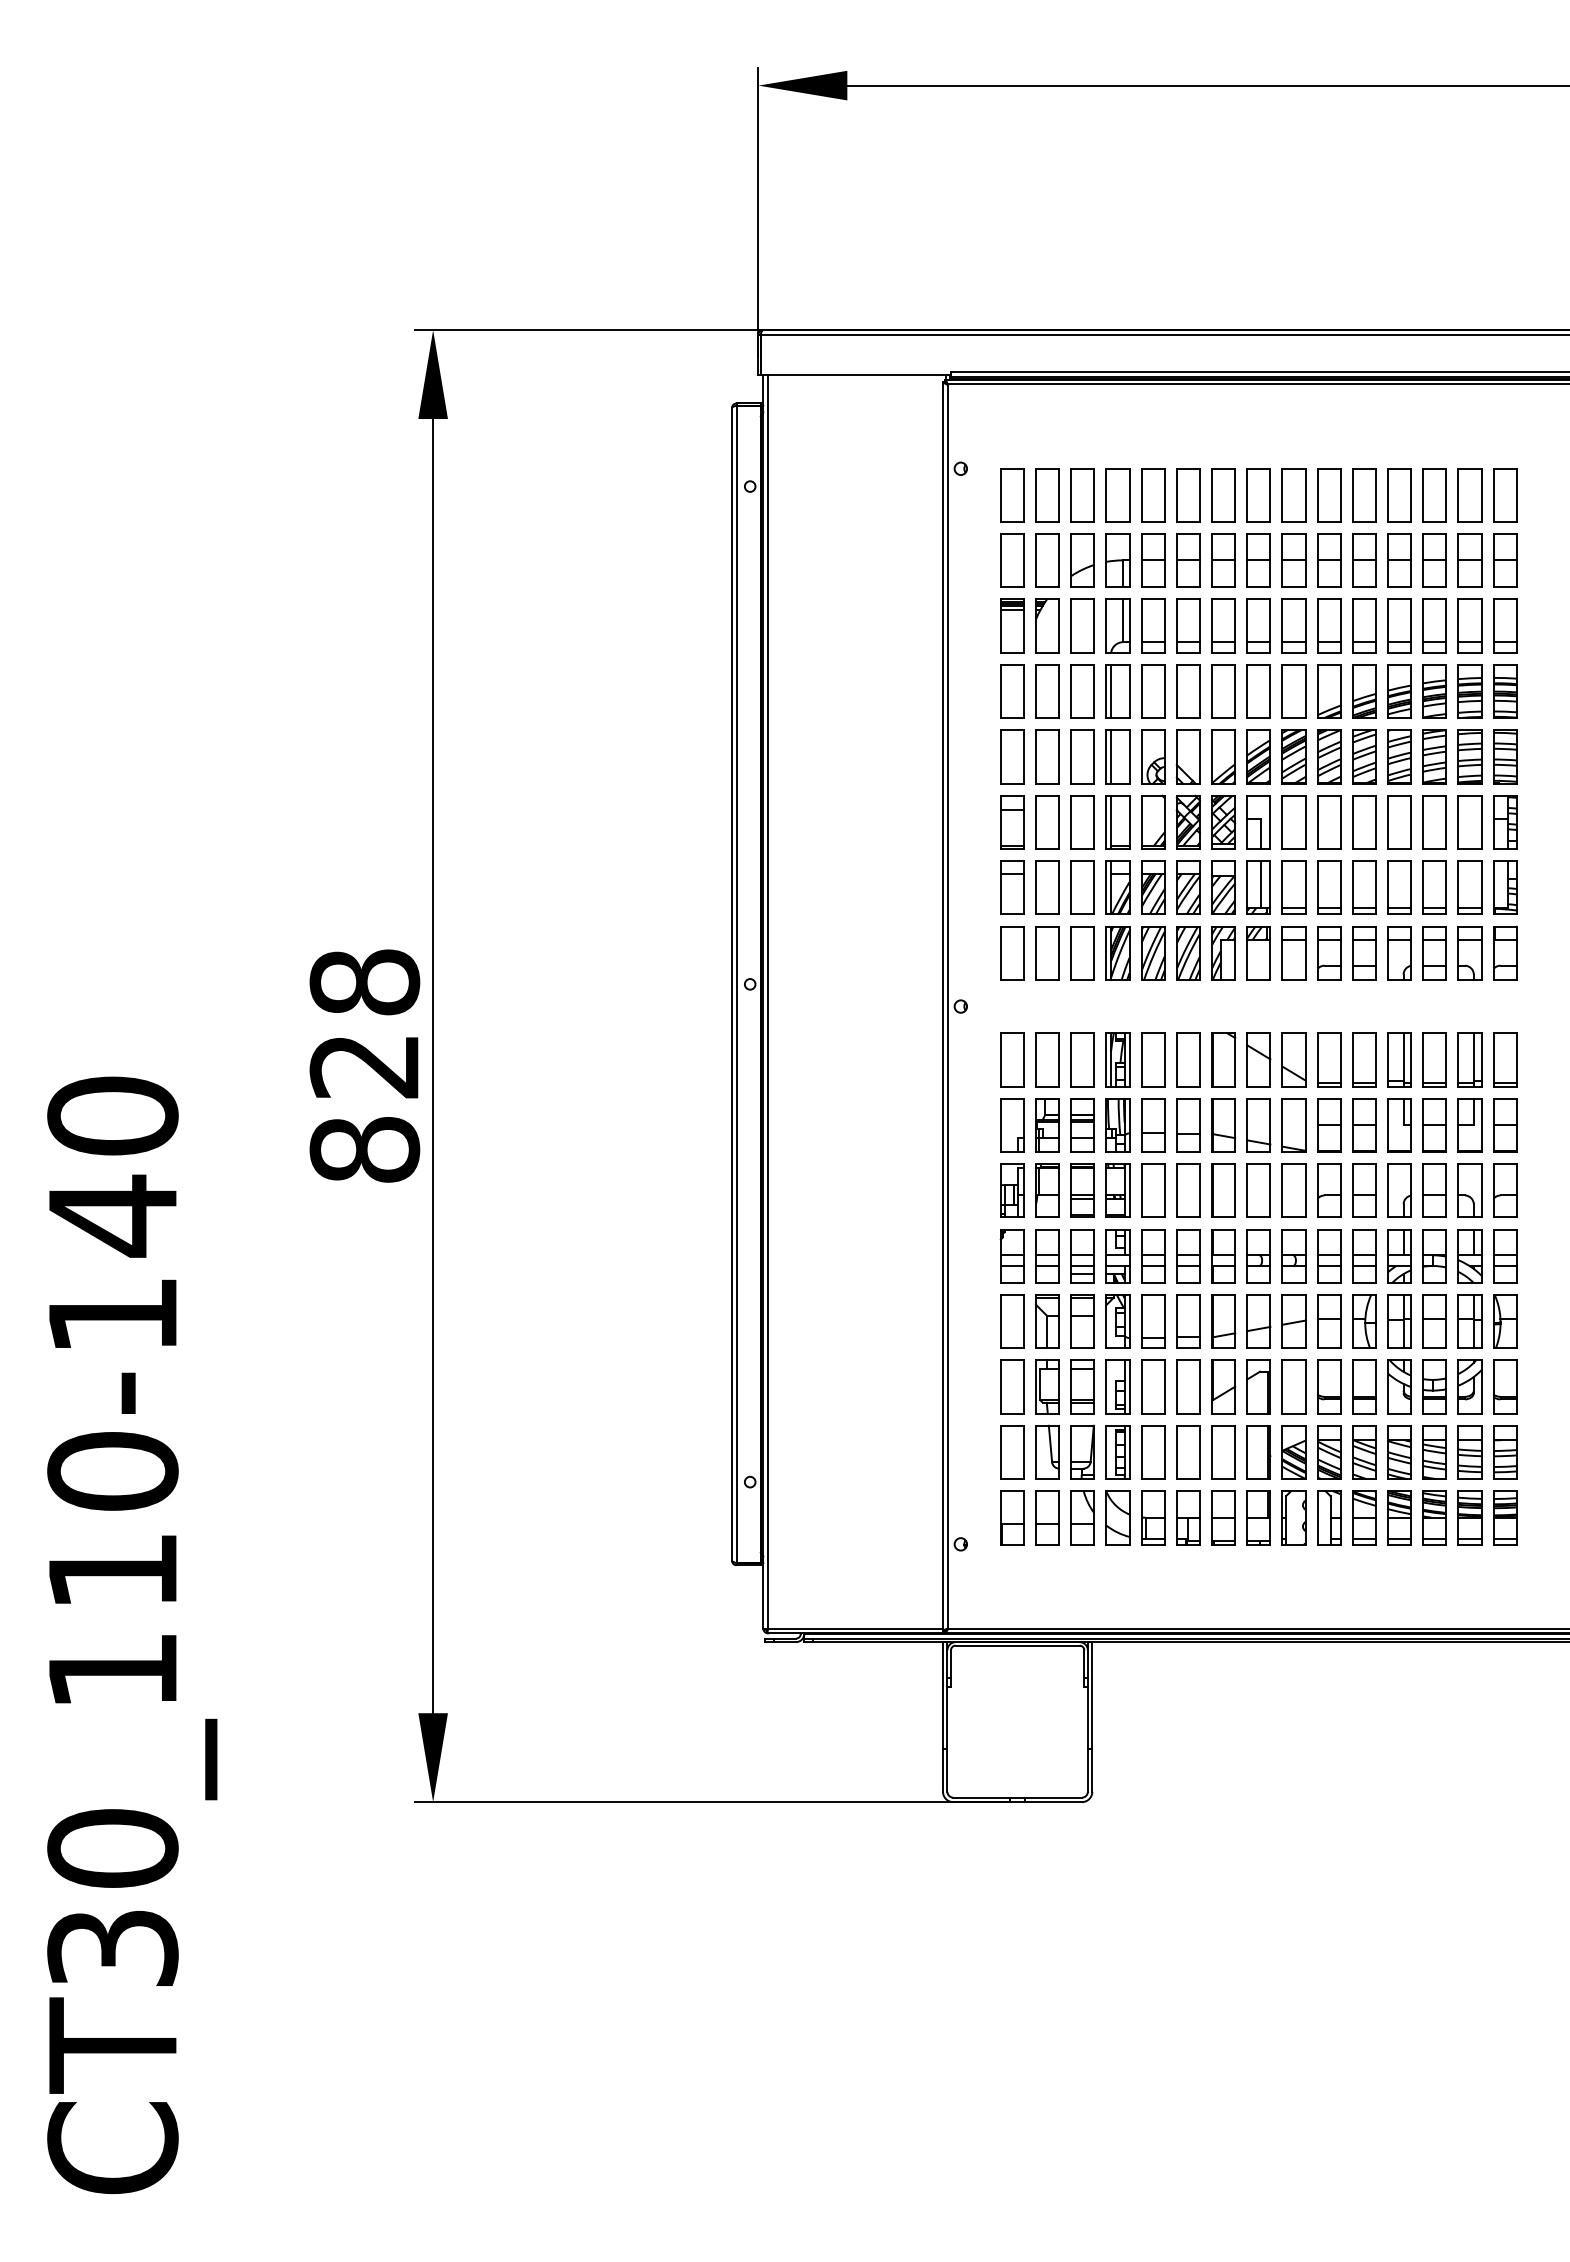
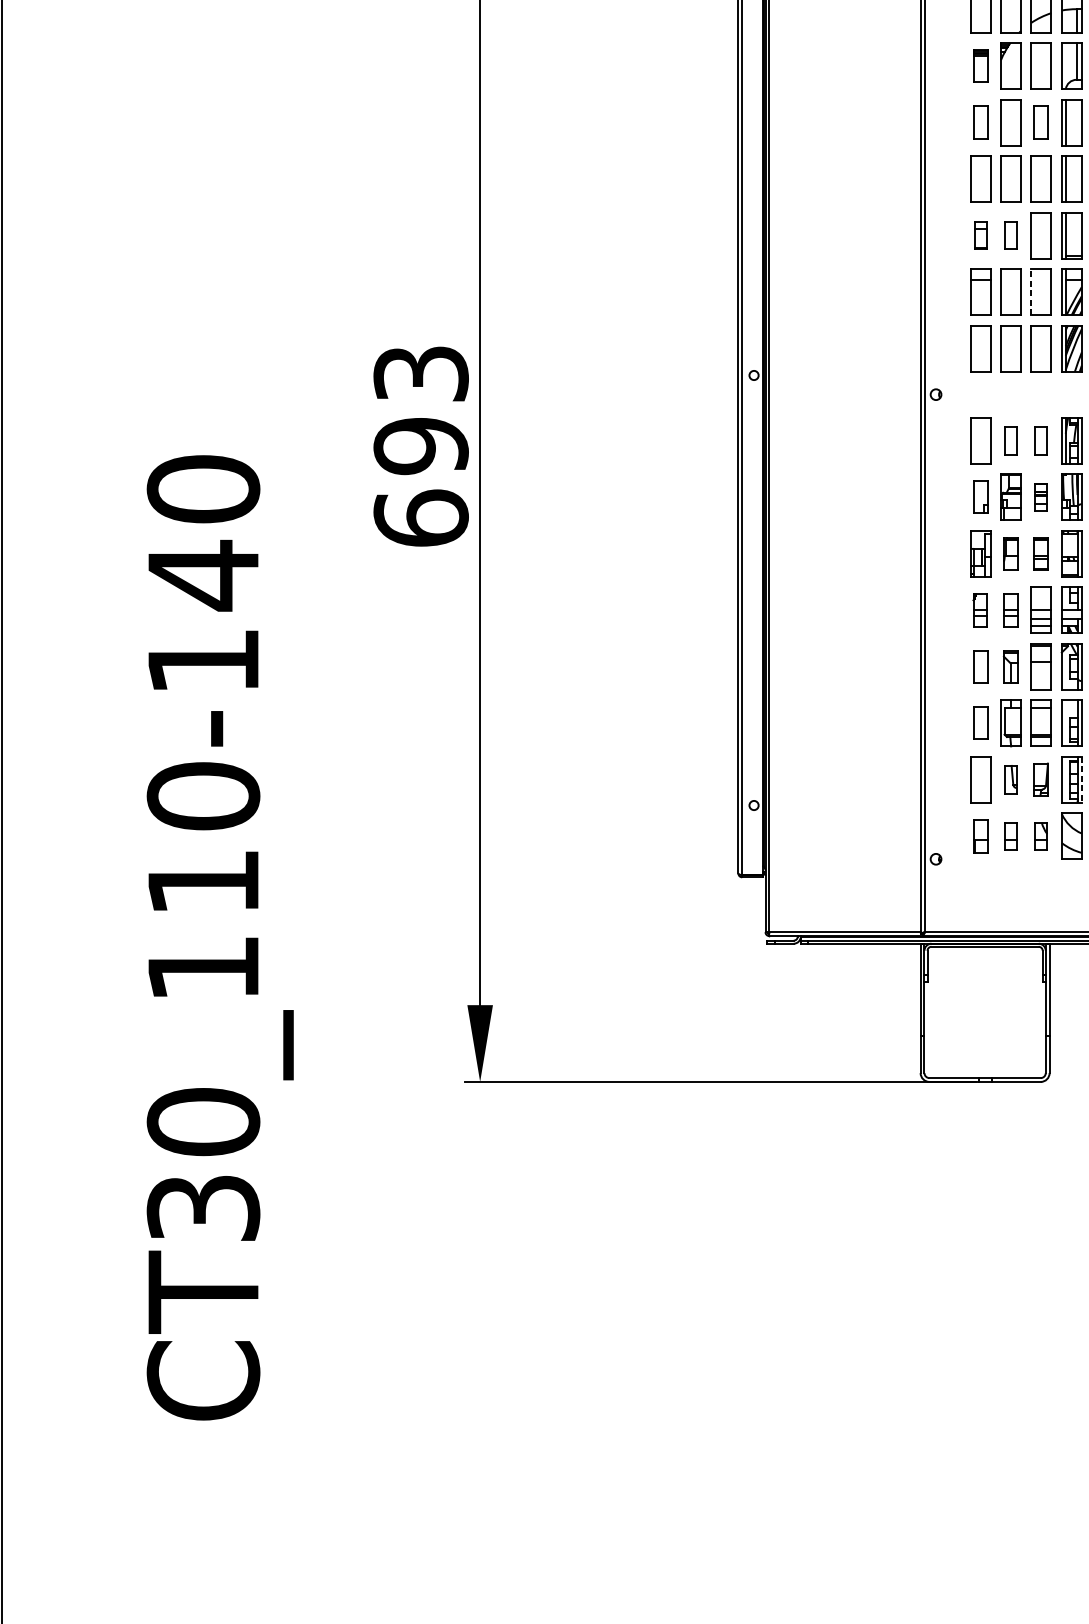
part: (1012, 625) -> (980, 65), size x0.7
part: (1012, 691) -> (980, 122), size x0.7
part: (1082, 691) -> (1041, 122), size x0.7
part: (1012, 822) -> (980, 235), size x0.6
part: (1047, 822) -> (1010, 235), size x0.6
line: (1071, 887) -> (1031, 291), solid -> dashed
part: (1047, 1059) -> (1010, 440), size x0.6
part: (1082, 1059) -> (1041, 440), size x0.6
text: (364, 1065) -> (420, 445), 828 -> 693
part: (1012, 1125) -> (980, 497), size x0.7
part: (1082, 1125) -> (1041, 497), size x0.6
part: (1047, 1190) -> (1010, 553), size x0.7
part: (1082, 1190) -> (1041, 553), size x0.7
part: (1011, 1256) -> (979, 610), size x0.7
part: (1047, 1256) -> (1010, 610), size x0.7
part: (1012, 1321) -> (980, 666), size x0.7
part: (1047, 1321) -> (1010, 666), size x0.7
part: (1012, 1386) -> (980, 722), size x0.7
part: (1047, 1451) -> (1010, 779), size x0.6
part: (1082, 1451) -> (1041, 779), size x0.7
line: (1129, 1452) -> (1081, 779), solid -> dashed
part: (1012, 1517) -> (980, 836), size x0.7
part: (1047, 1517) -> (1010, 836), size x0.6
part: (1082, 1517) -> (1041, 836), size x0.6

